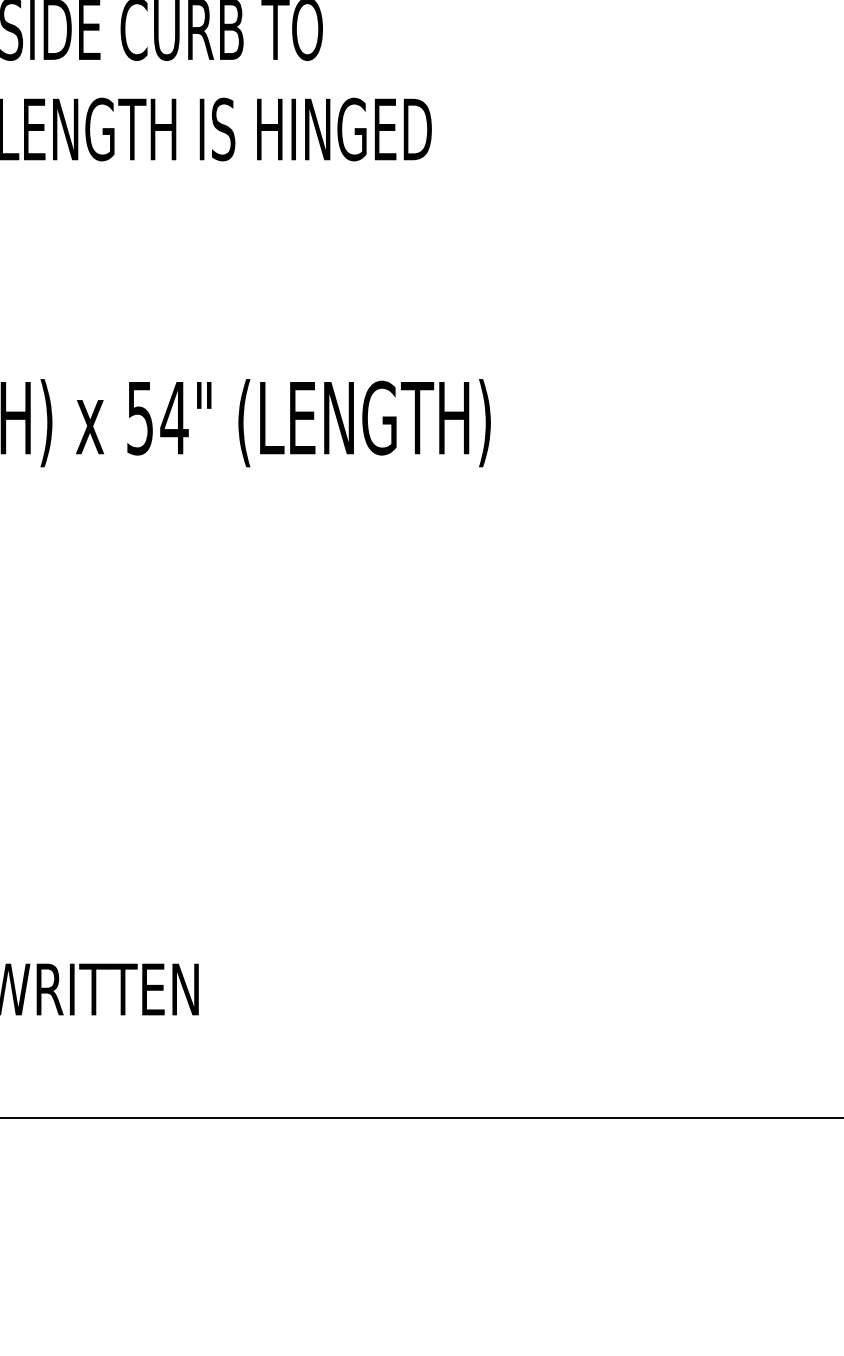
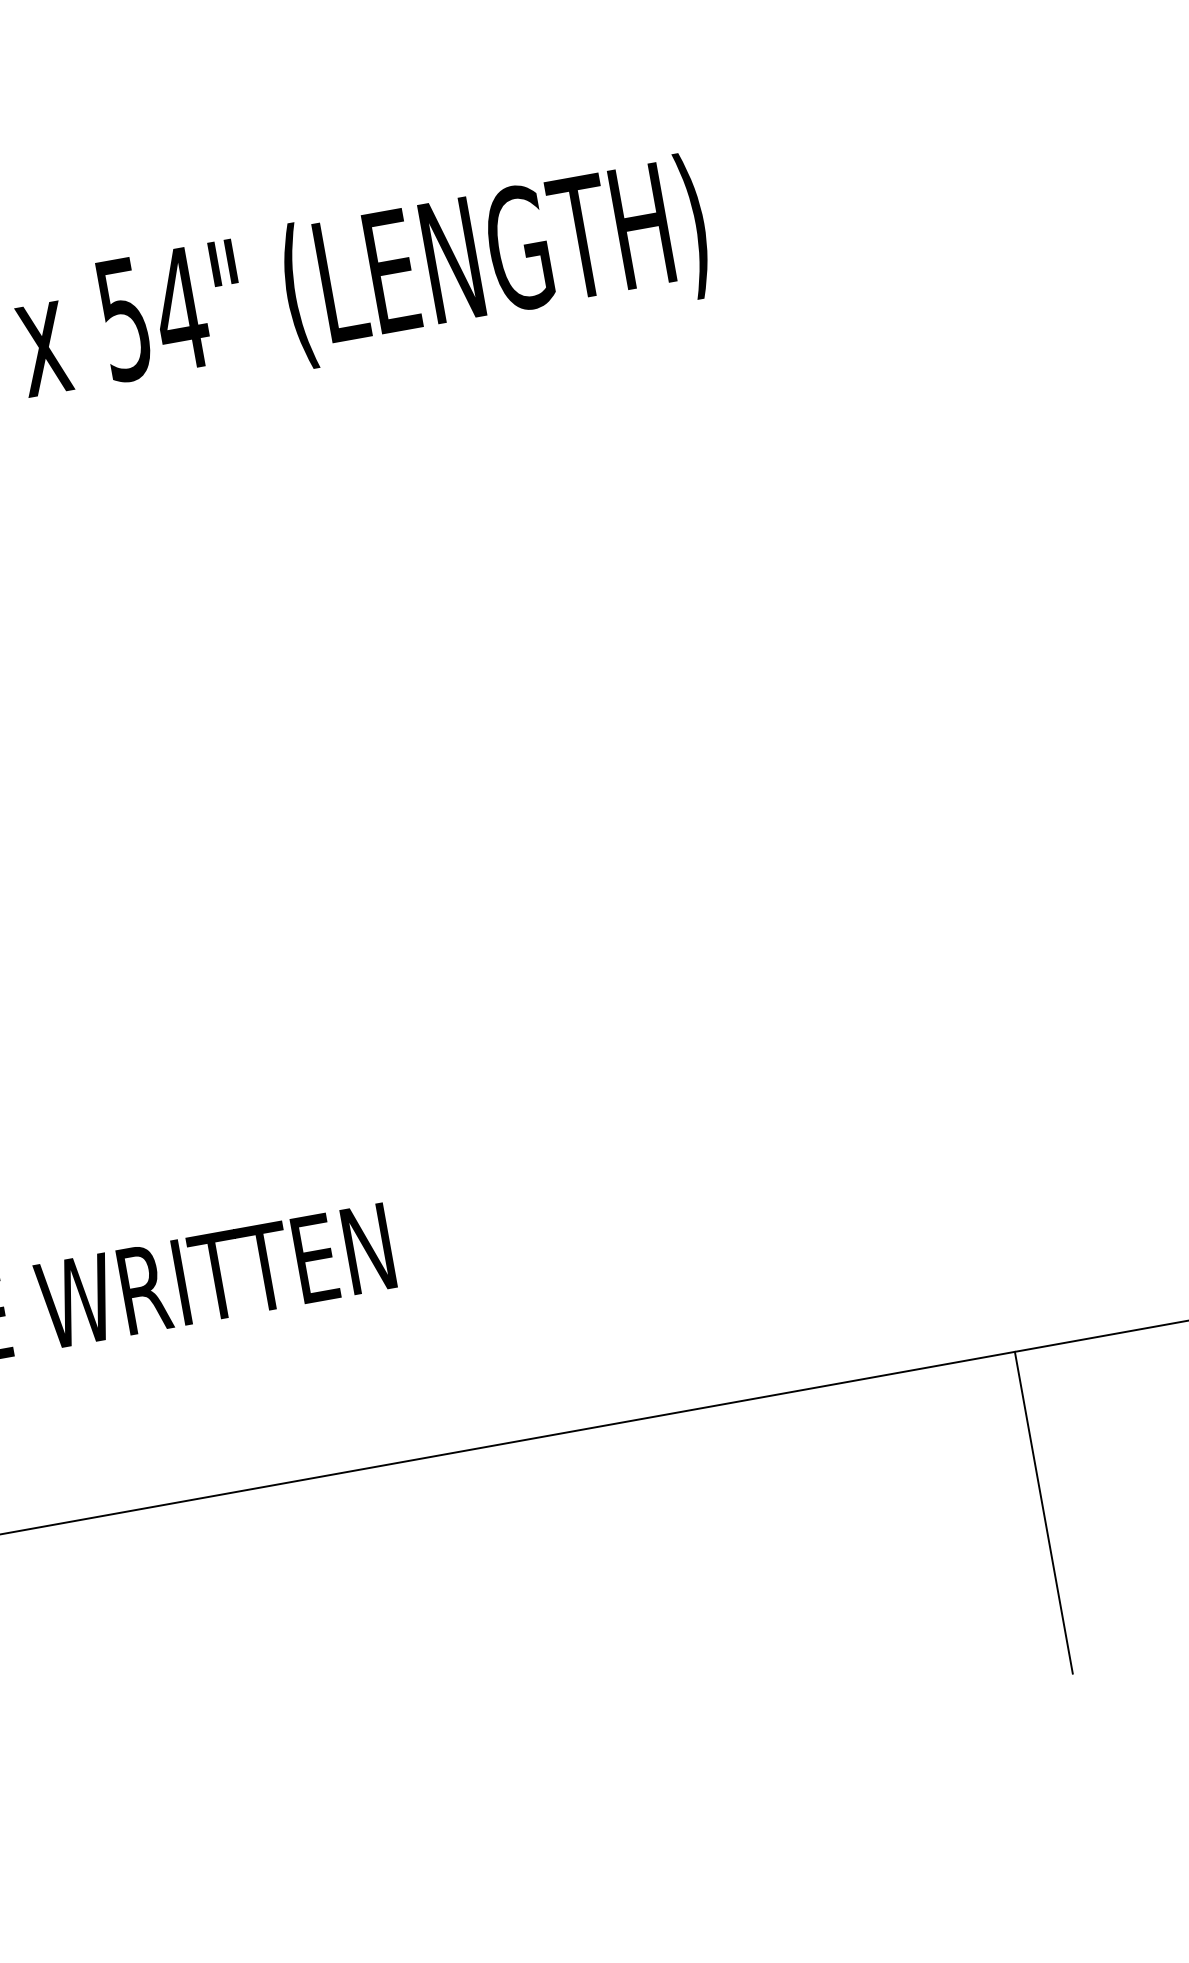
line: (554, 1215) -> (1044, 1512), added

